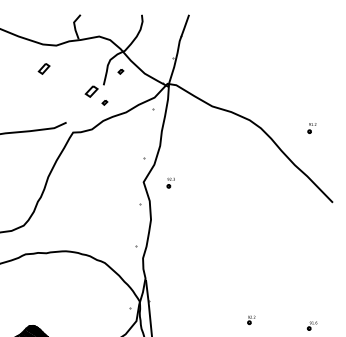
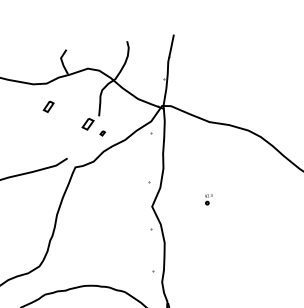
part: (43, 68) -> (48, 106), moved
part: (120, 71) -> (113, 100), removed
part: (170, 182) -> (208, 199), moved

